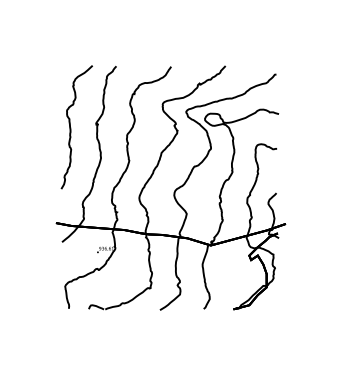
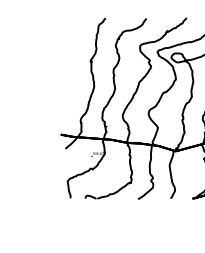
part: (76, 127) -> (76, 63), removed

